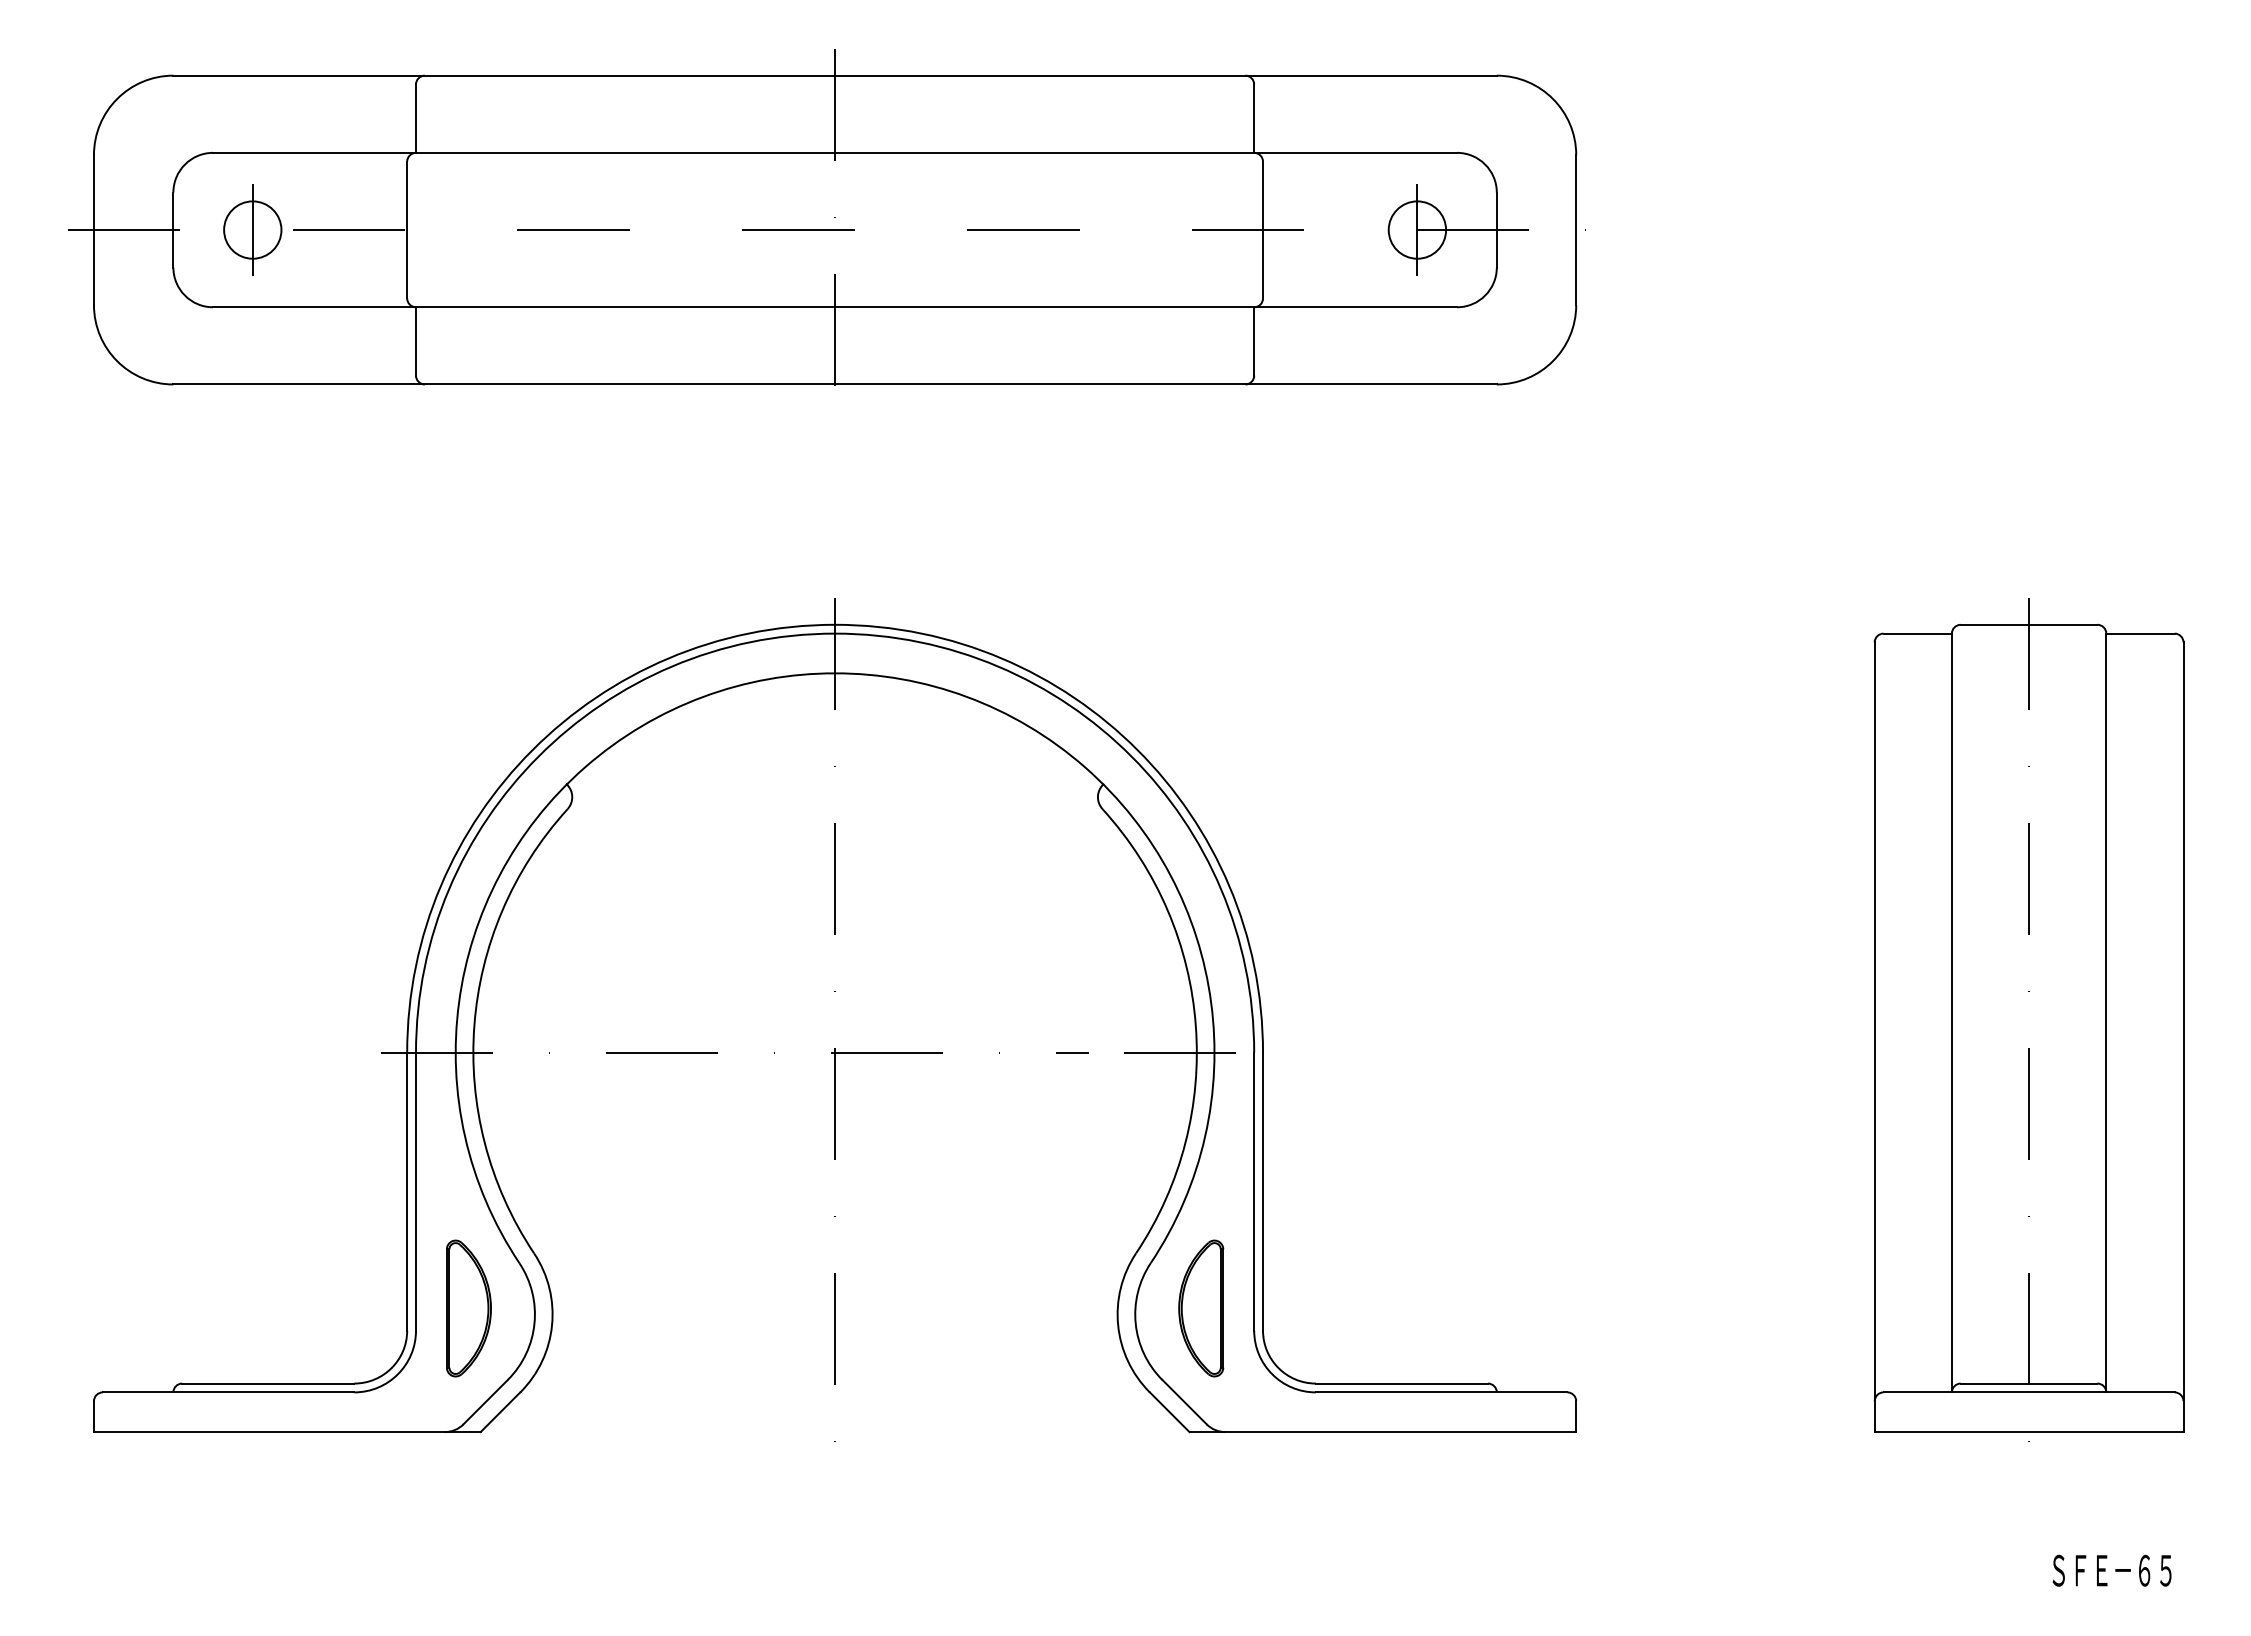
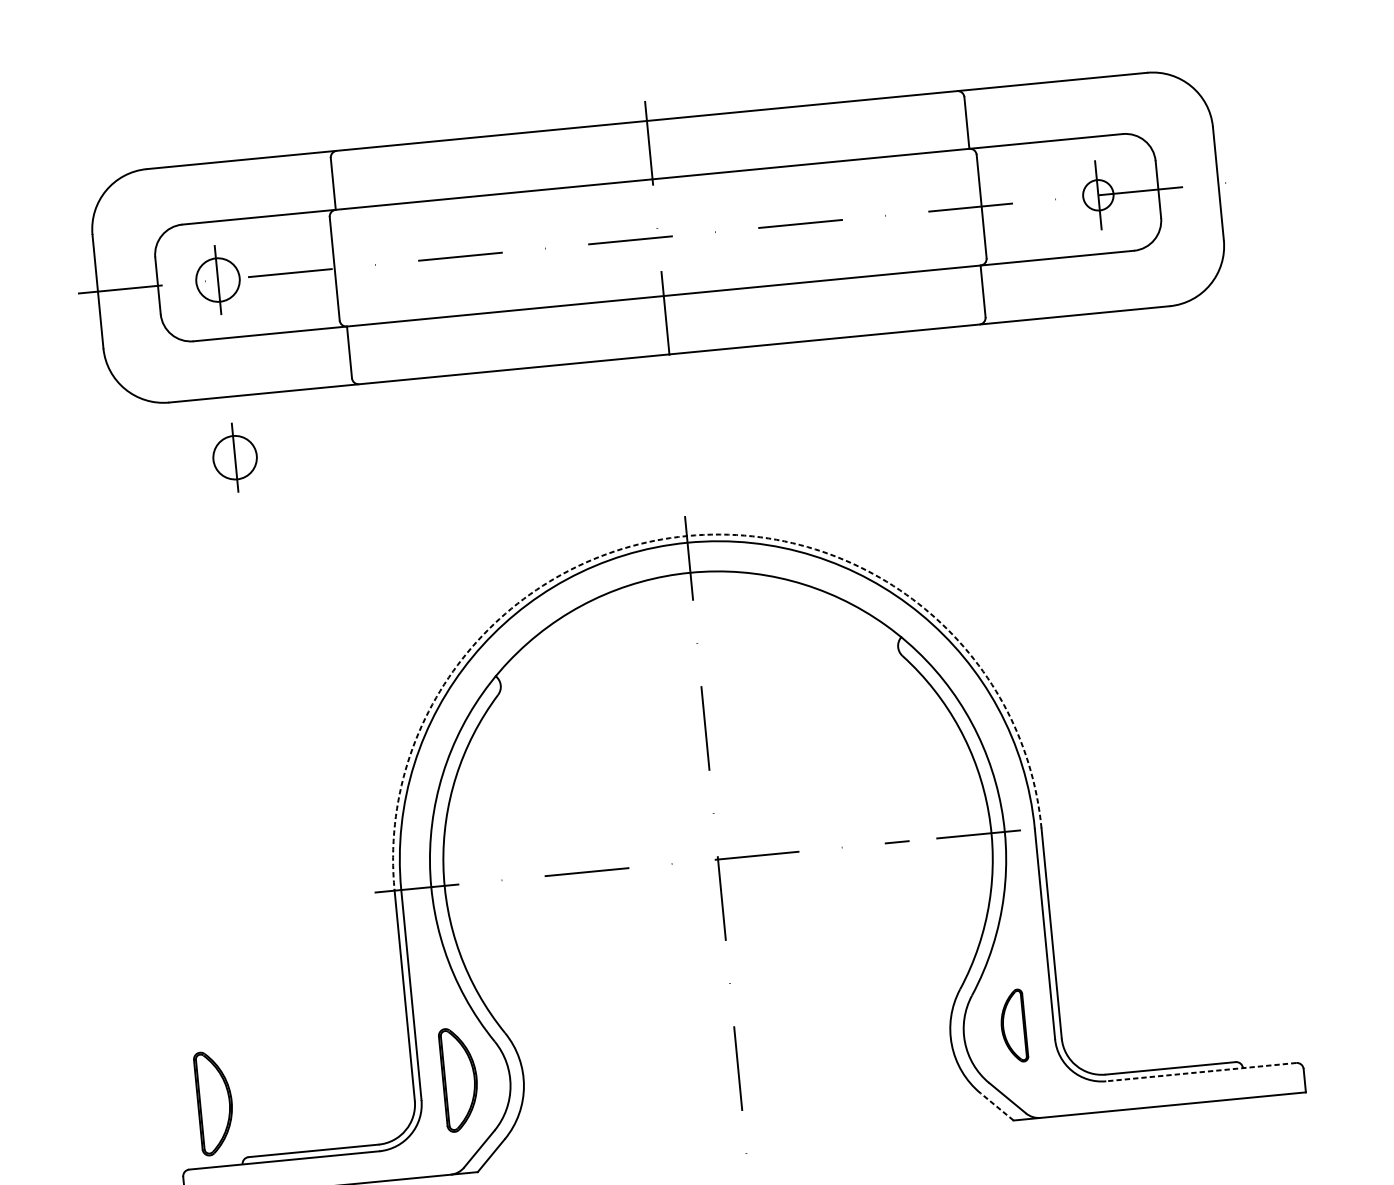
circle: (1417, 229) -> (1098, 194), size x0.7
part: (252, 464) -> (234, 457), added
arc: (835, 624) -> (687, 535), solid -> dashed
part: (144, 1308) -> (214, 1103), added
part: (1201, 1308) -> (1013, 1026), size x0.7
line: (1441, 1392) -> (1201, 1072), solid -> dashed
line: (1169, 1411) -> (996, 1106), solid -> dashed

